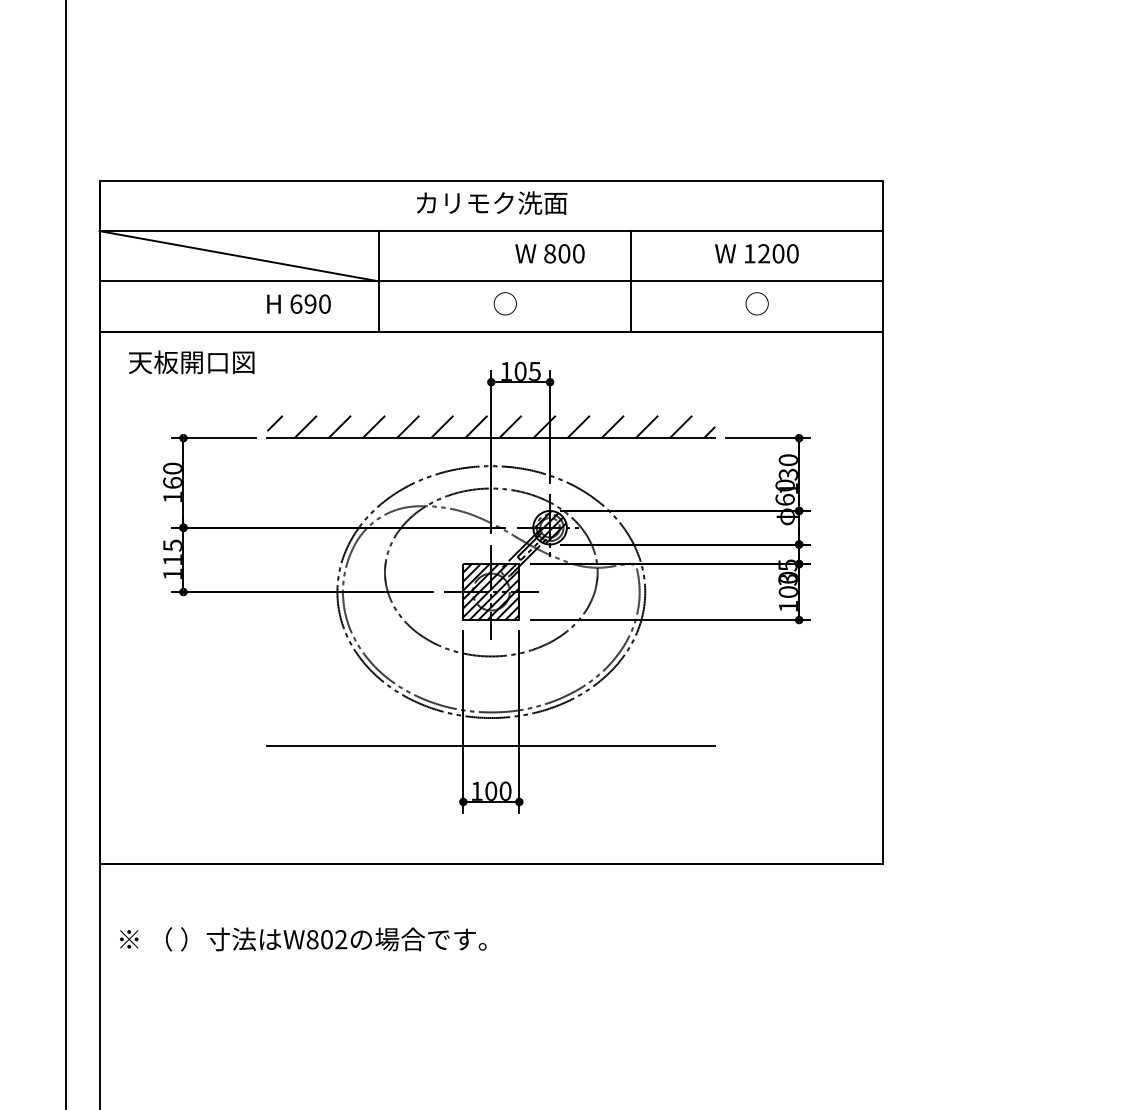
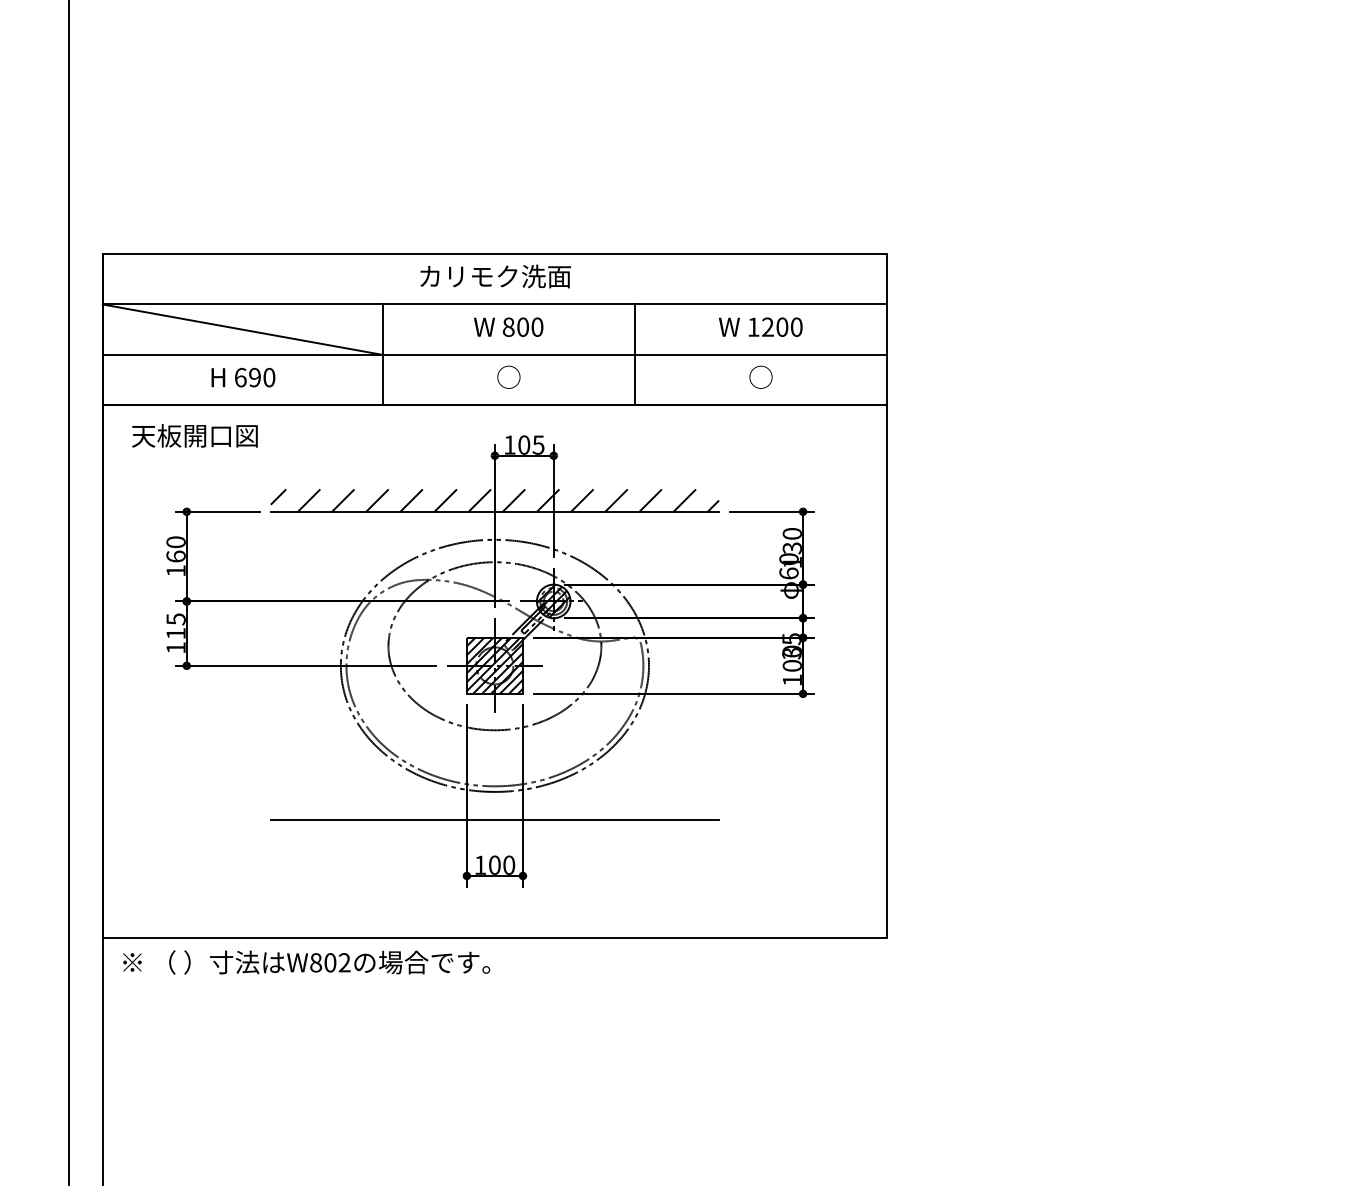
text: (549, 253) -> (508, 326), moved
text: (299, 304) -> (243, 377), moved
text: (303, 939) -> (306, 962), moved

